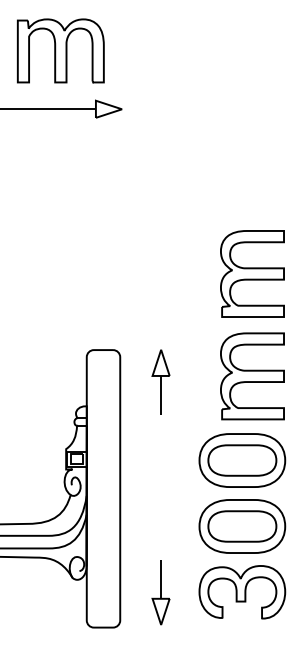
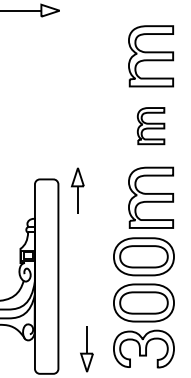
part: (252, 174) -> (151, 56), added
part: (252, 273) -> (151, 125), size x0.6
part: (160, 381) -> (77, 190), moved

